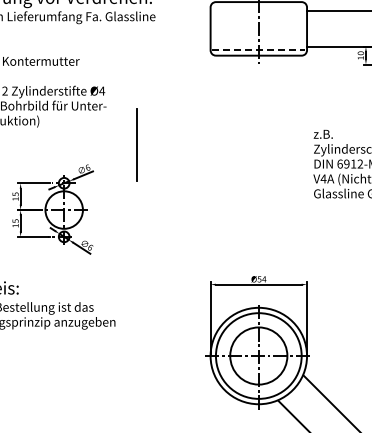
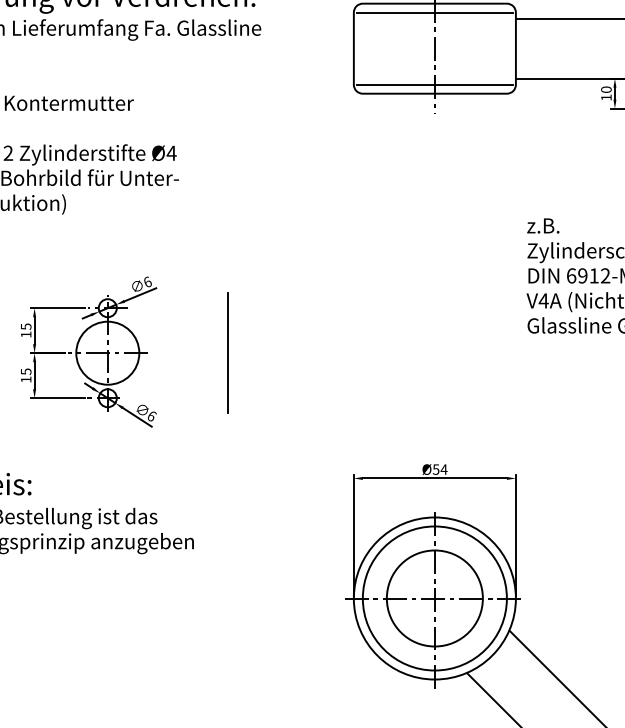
line: (258, 7) -> (434, 12), added
line: (259, 50) -> (436, 85), dashed -> solid
line: (136, 144) -> (227, 352), moved

